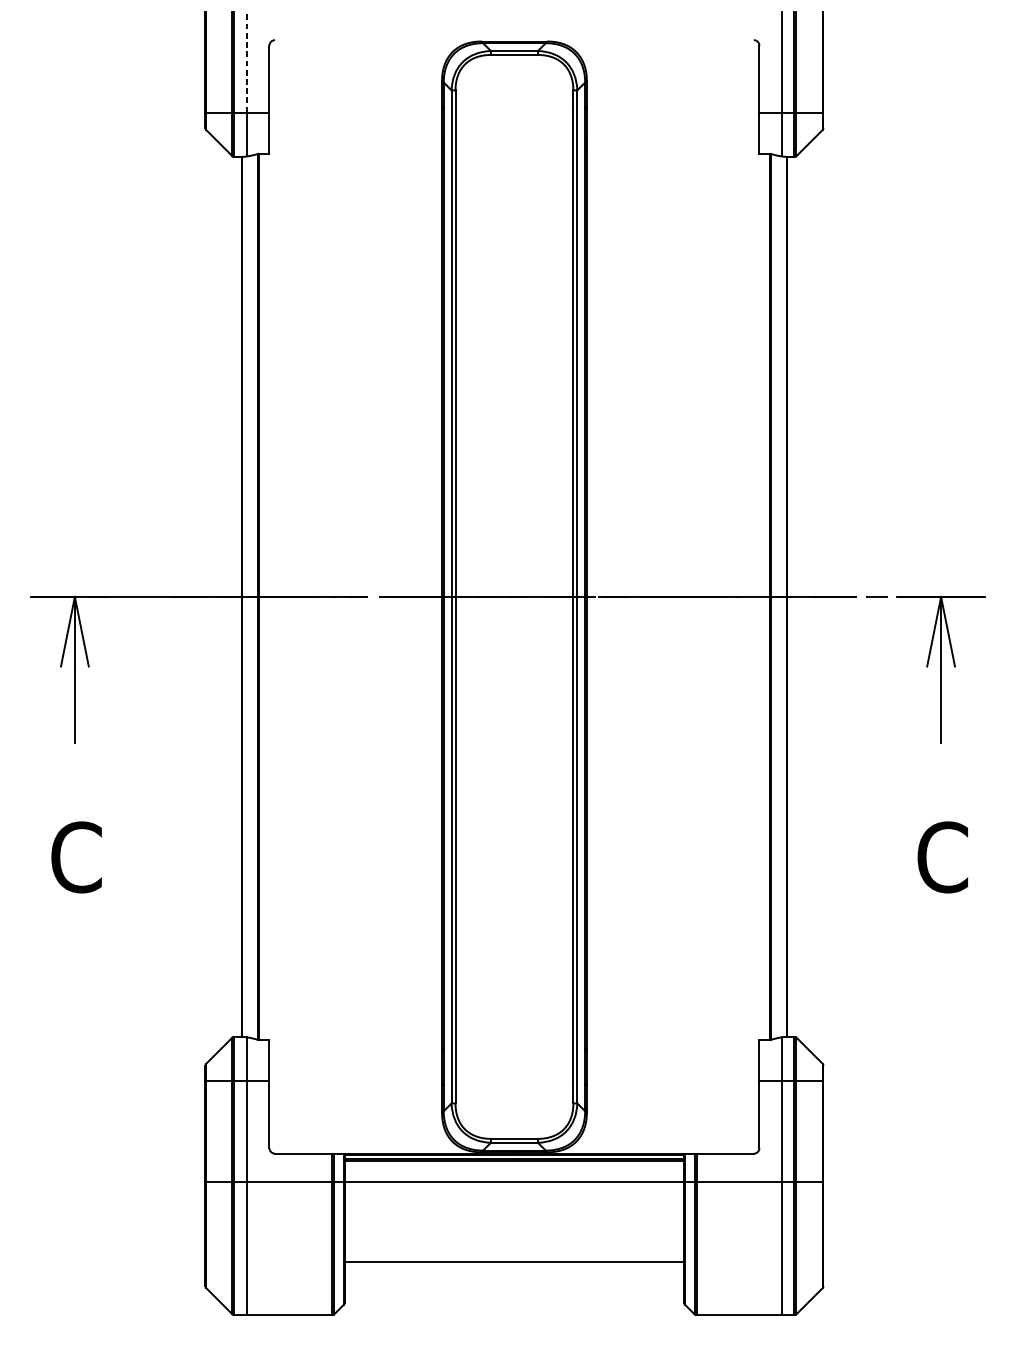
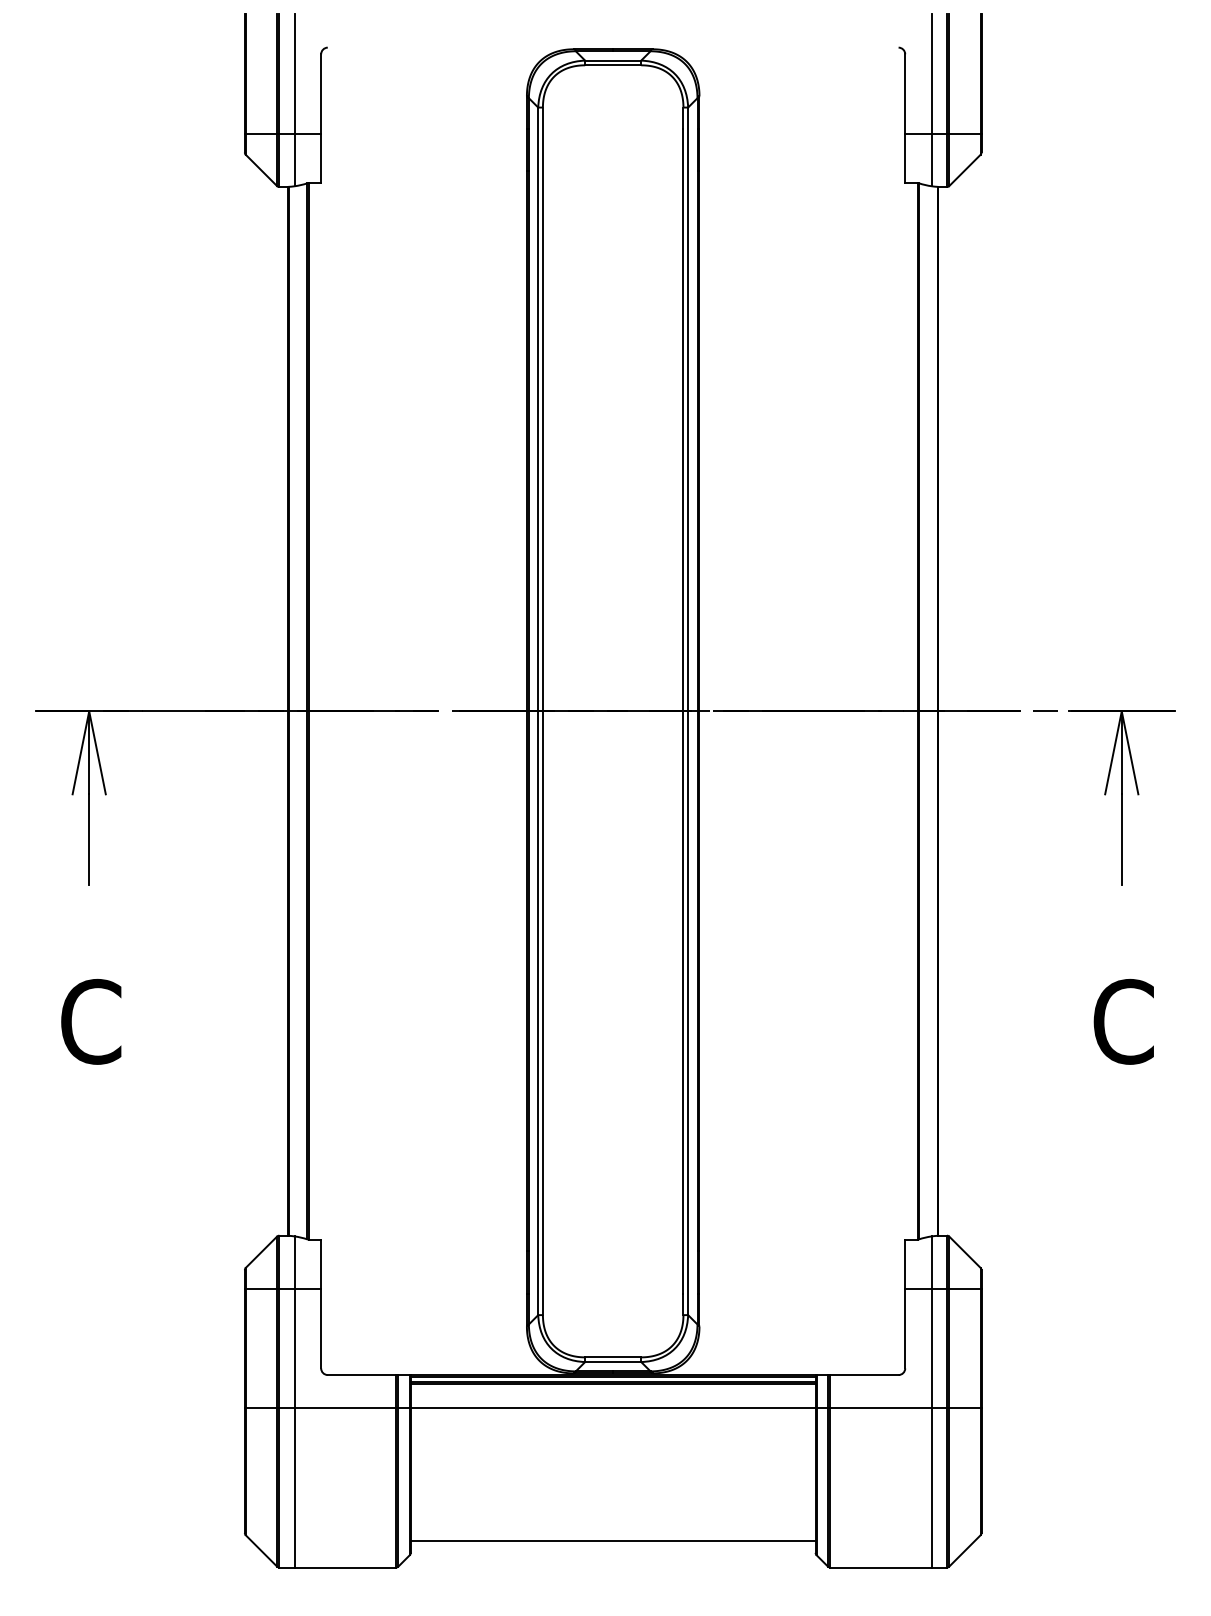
line: (247, 62) -> (294, 74), dashed -> solid
line: (513, 1261) -> (612, 1540), moved

